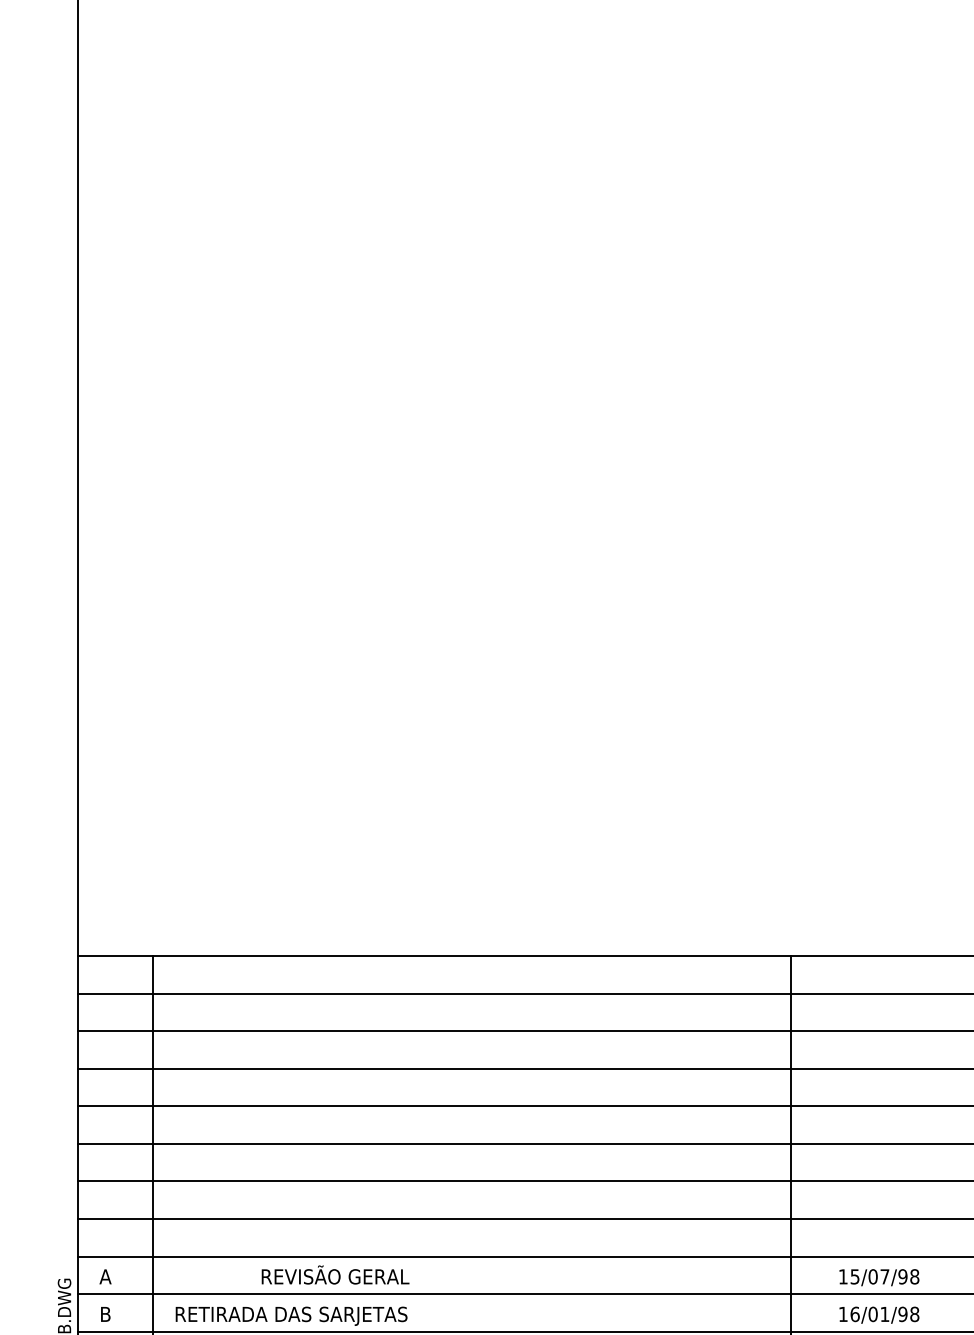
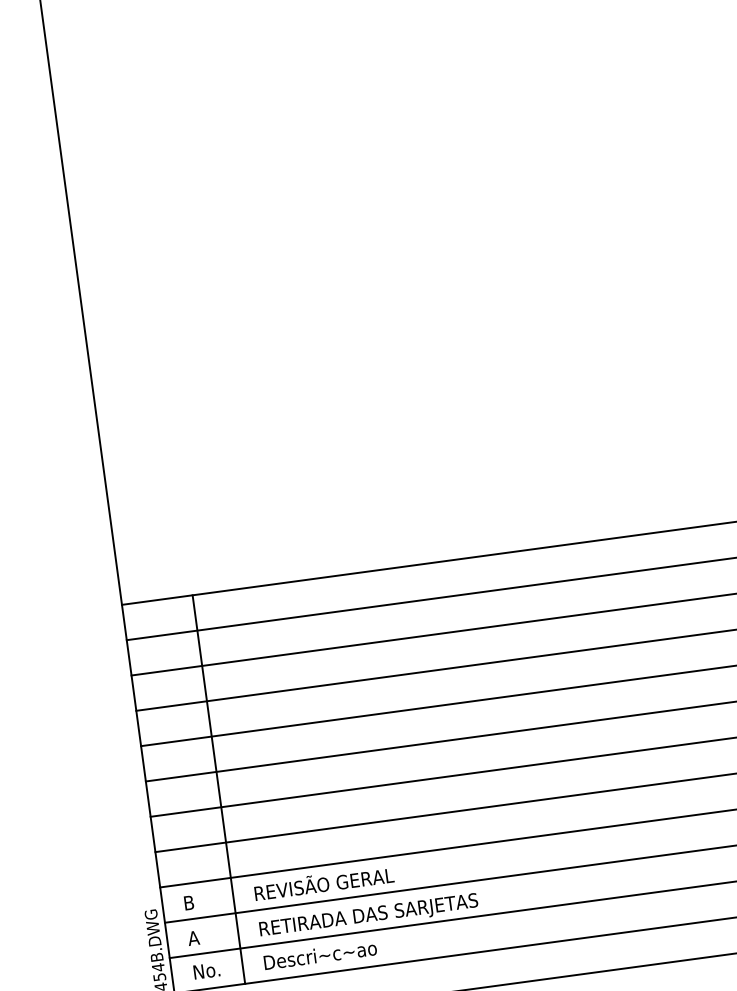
text: (335, 1274) -> (324, 882), moved
text: (105, 1276) -> (188, 902), A -> B
text: (105, 1313) -> (193, 937), B -> A

